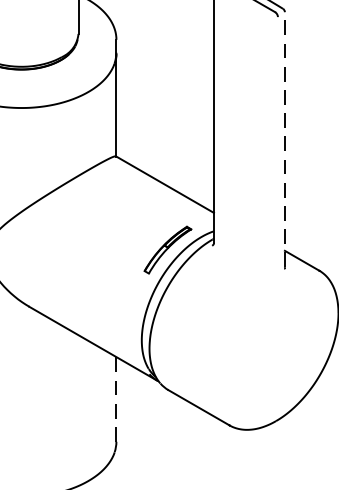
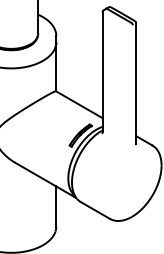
line: (285, 137) -> (136, 82), dashed -> solid
line: (116, 399) -> (56, 206), dashed -> solid

